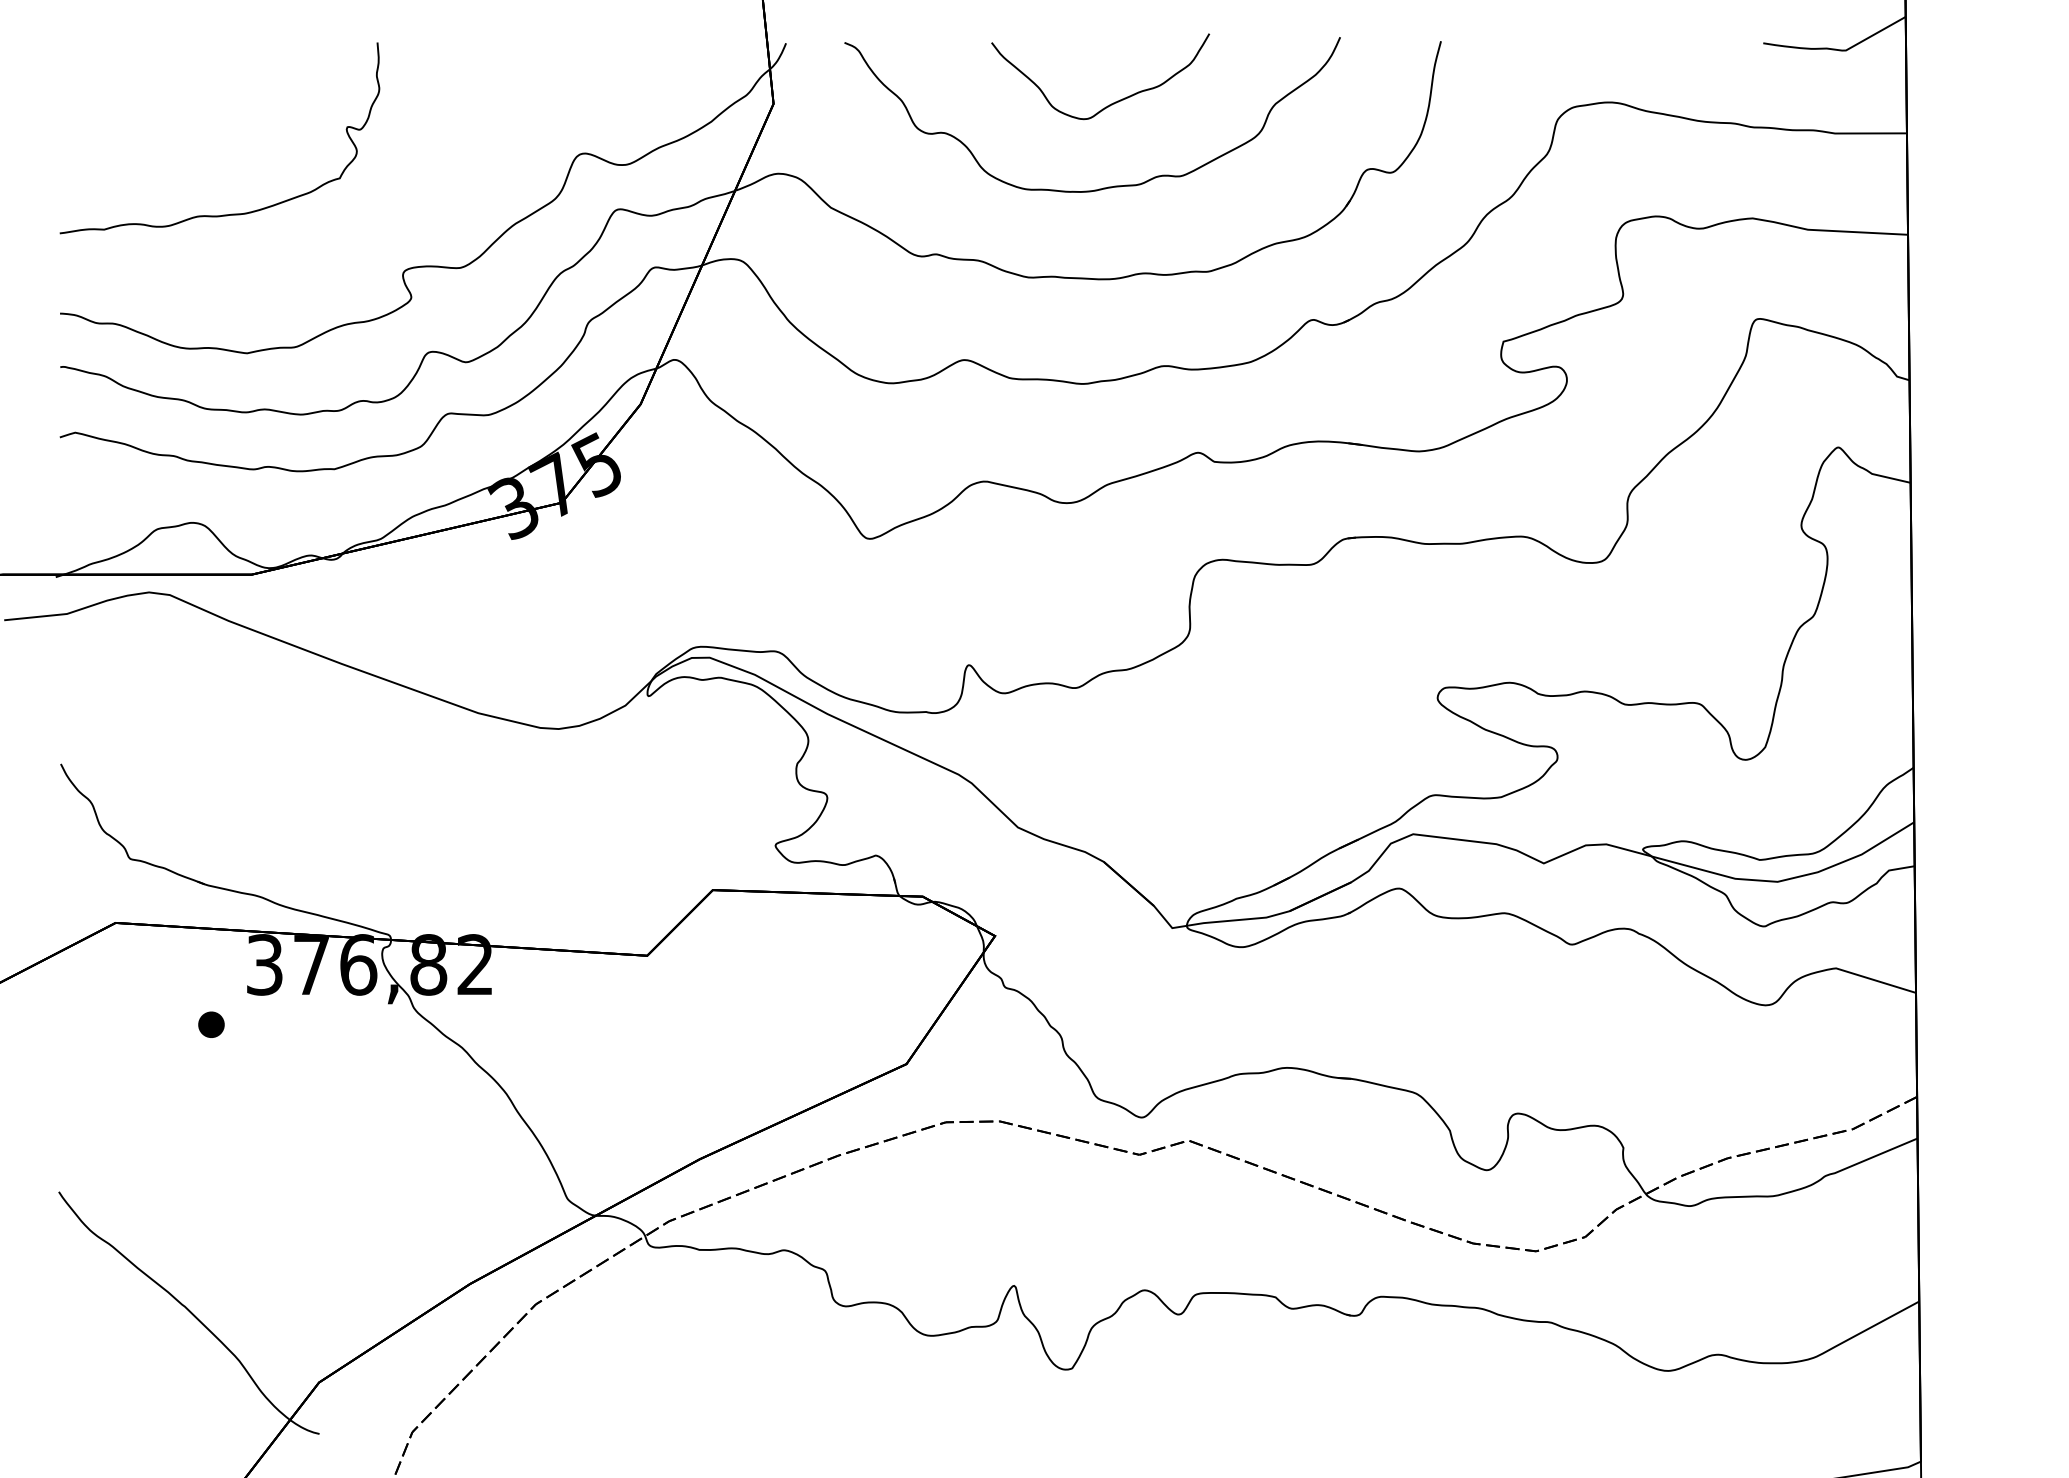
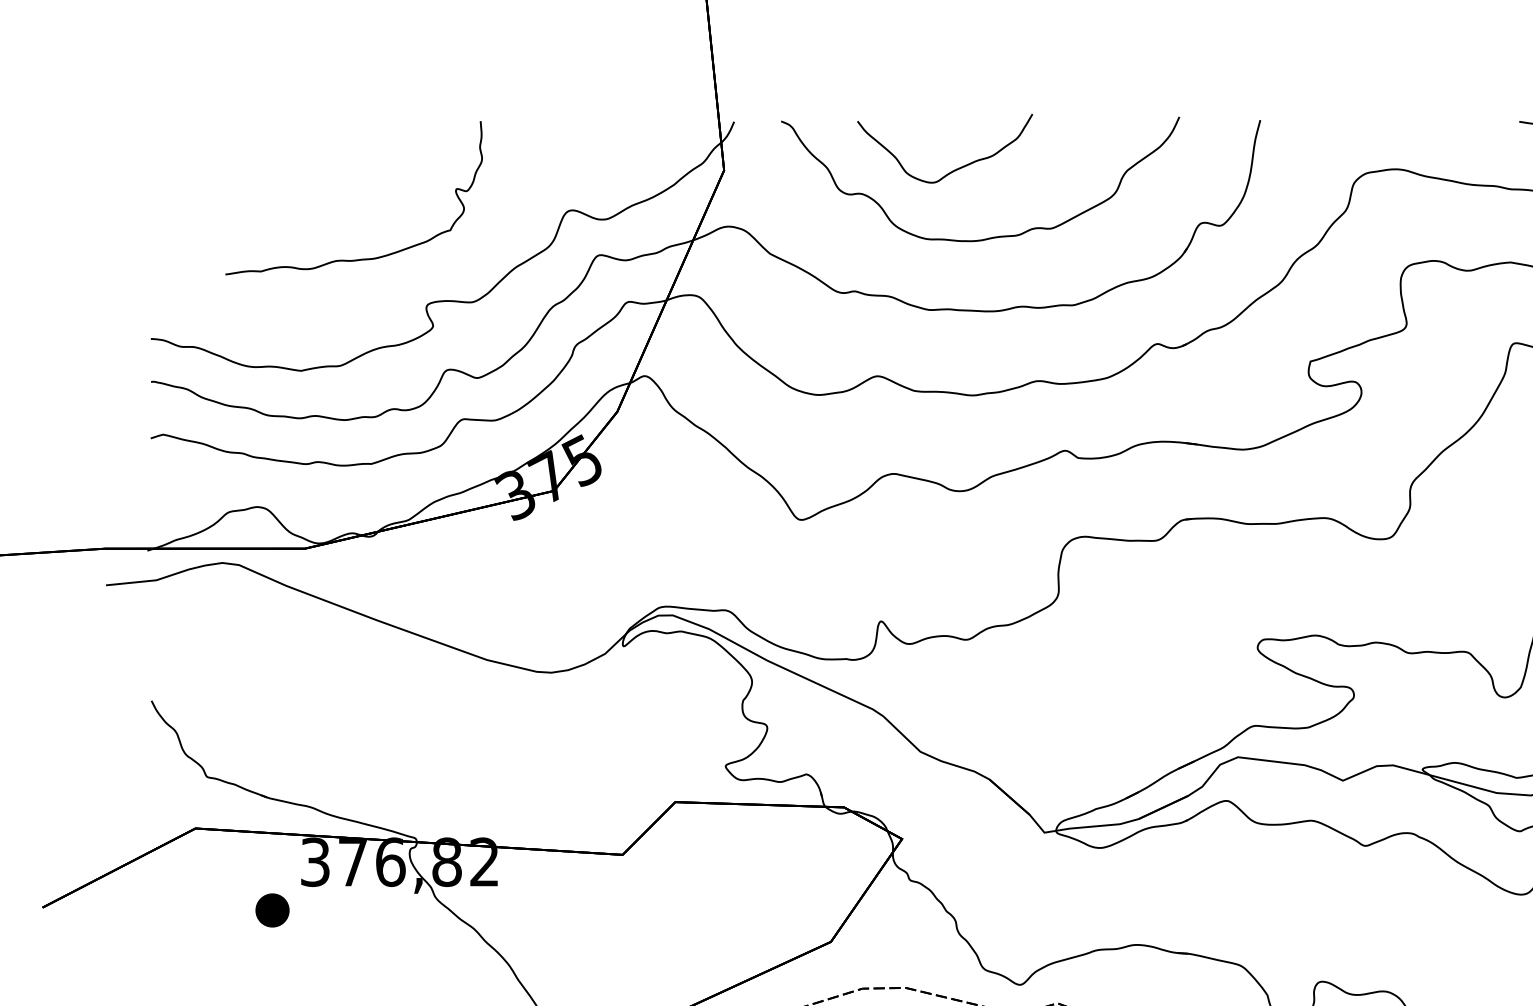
curve: (1113, 102) -> (955, 169), moved
curve: (231, 213) -> (363, 258), moved
part: (211, 1024) -> (272, 910), size x1.6

